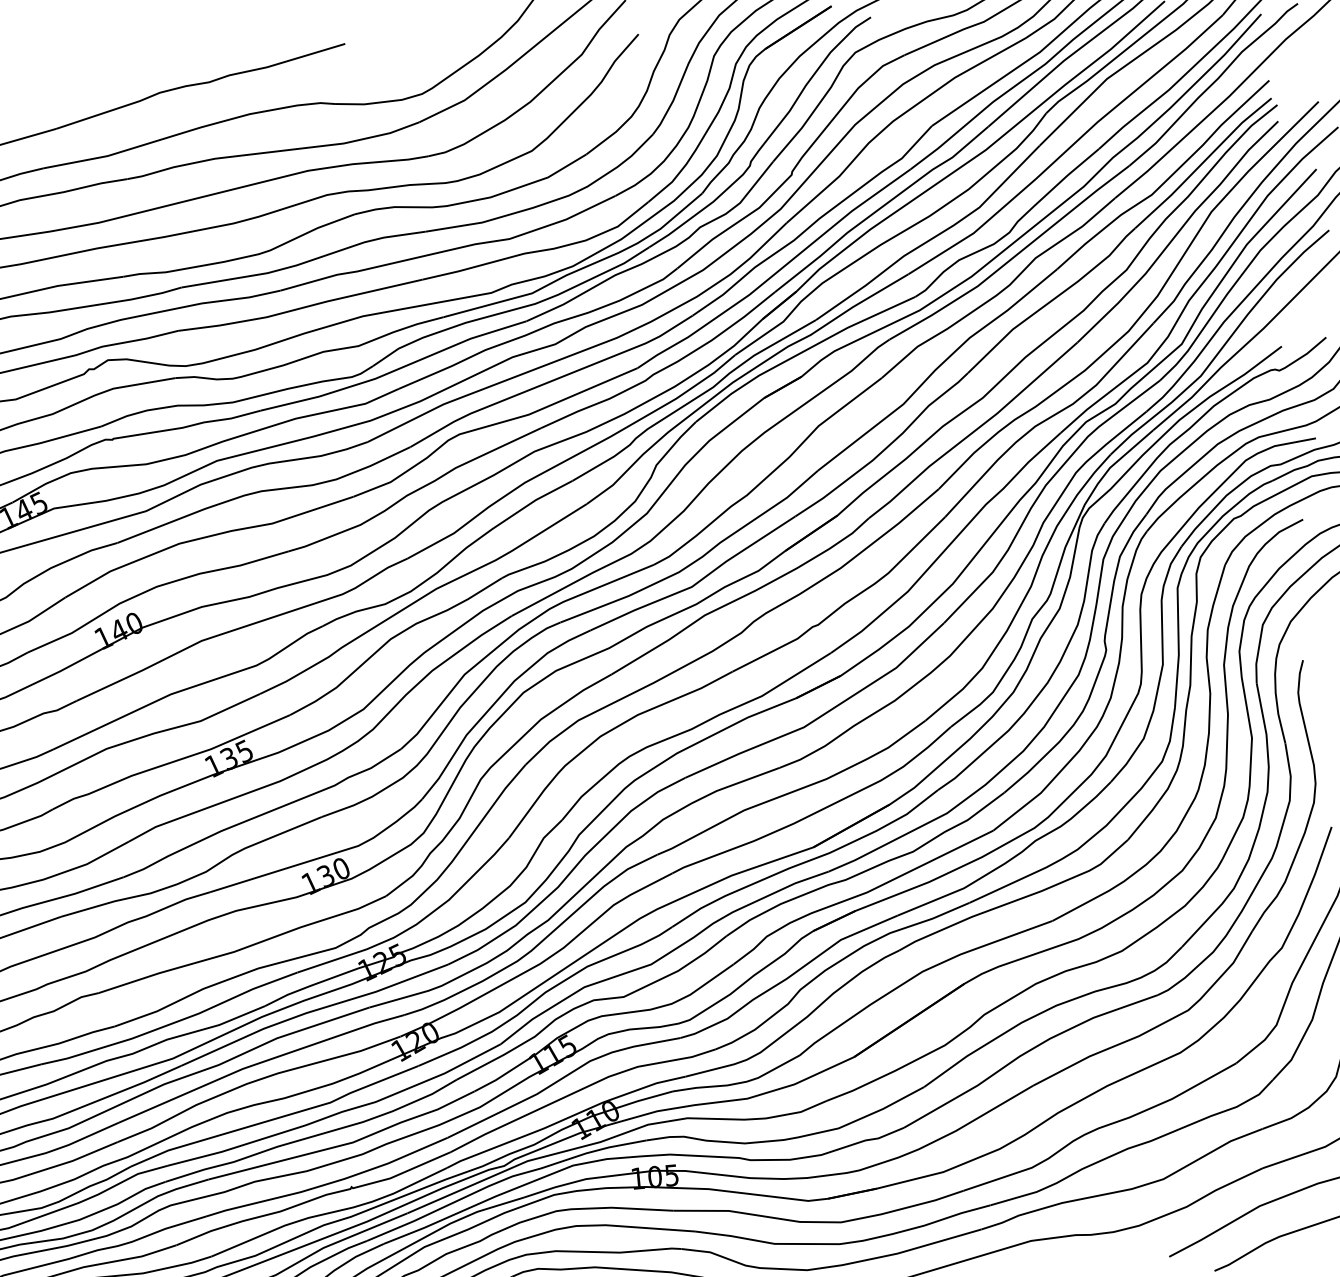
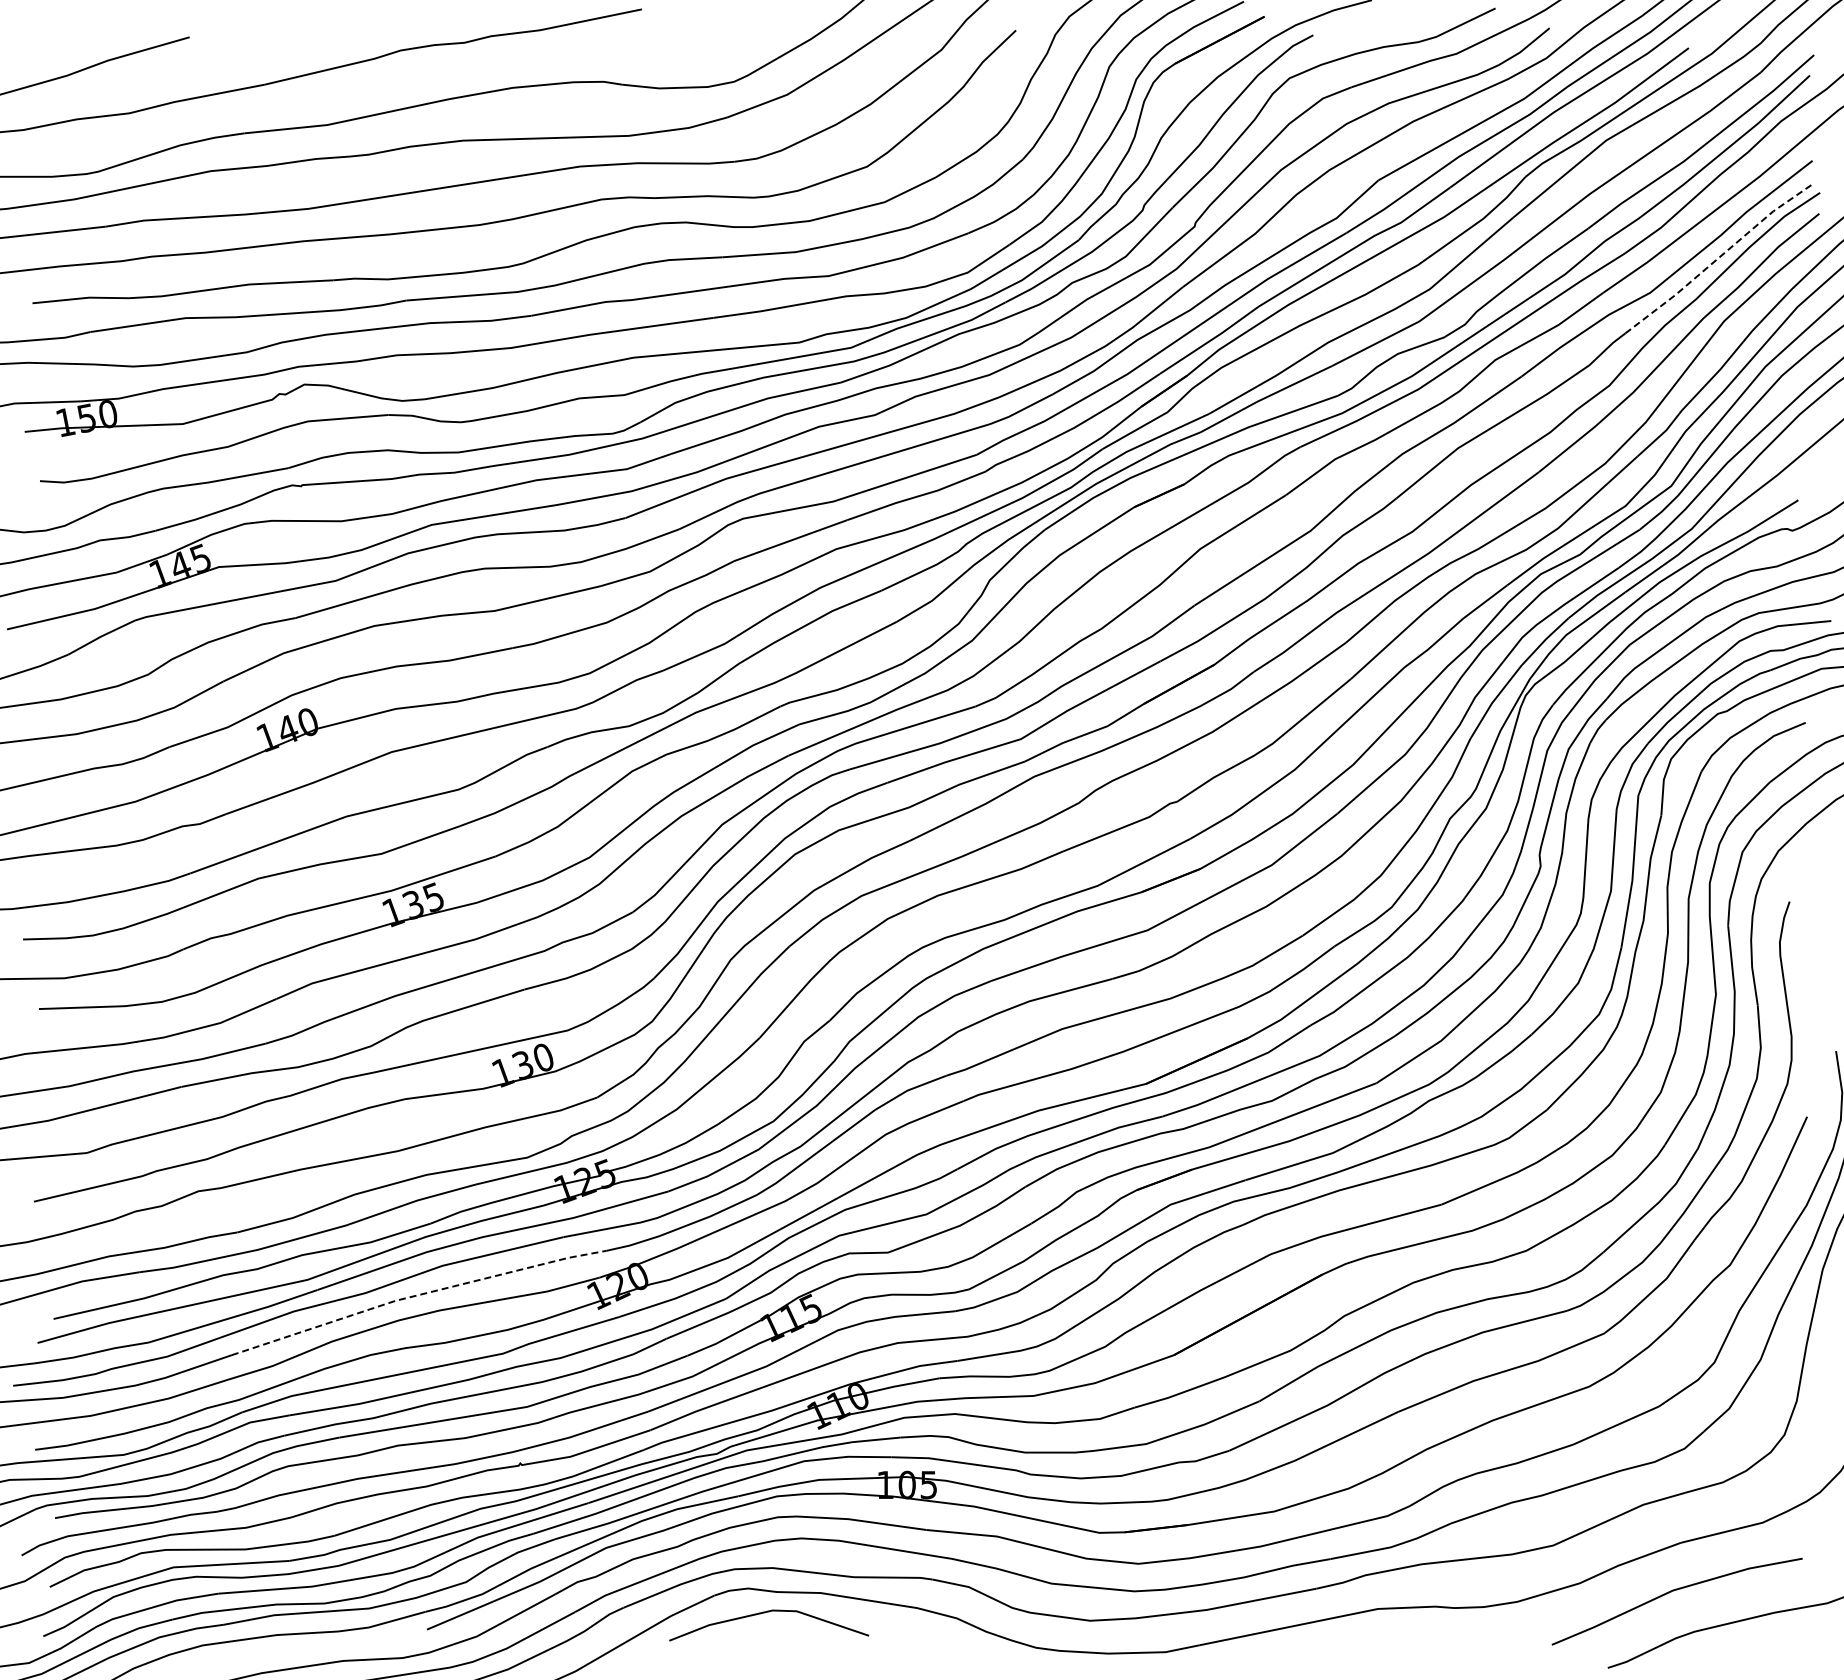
line: (1202, 162) -> (1718, 257), solid -> dashed
line: (259, 1063) -> (417, 1295), solid -> dashed

